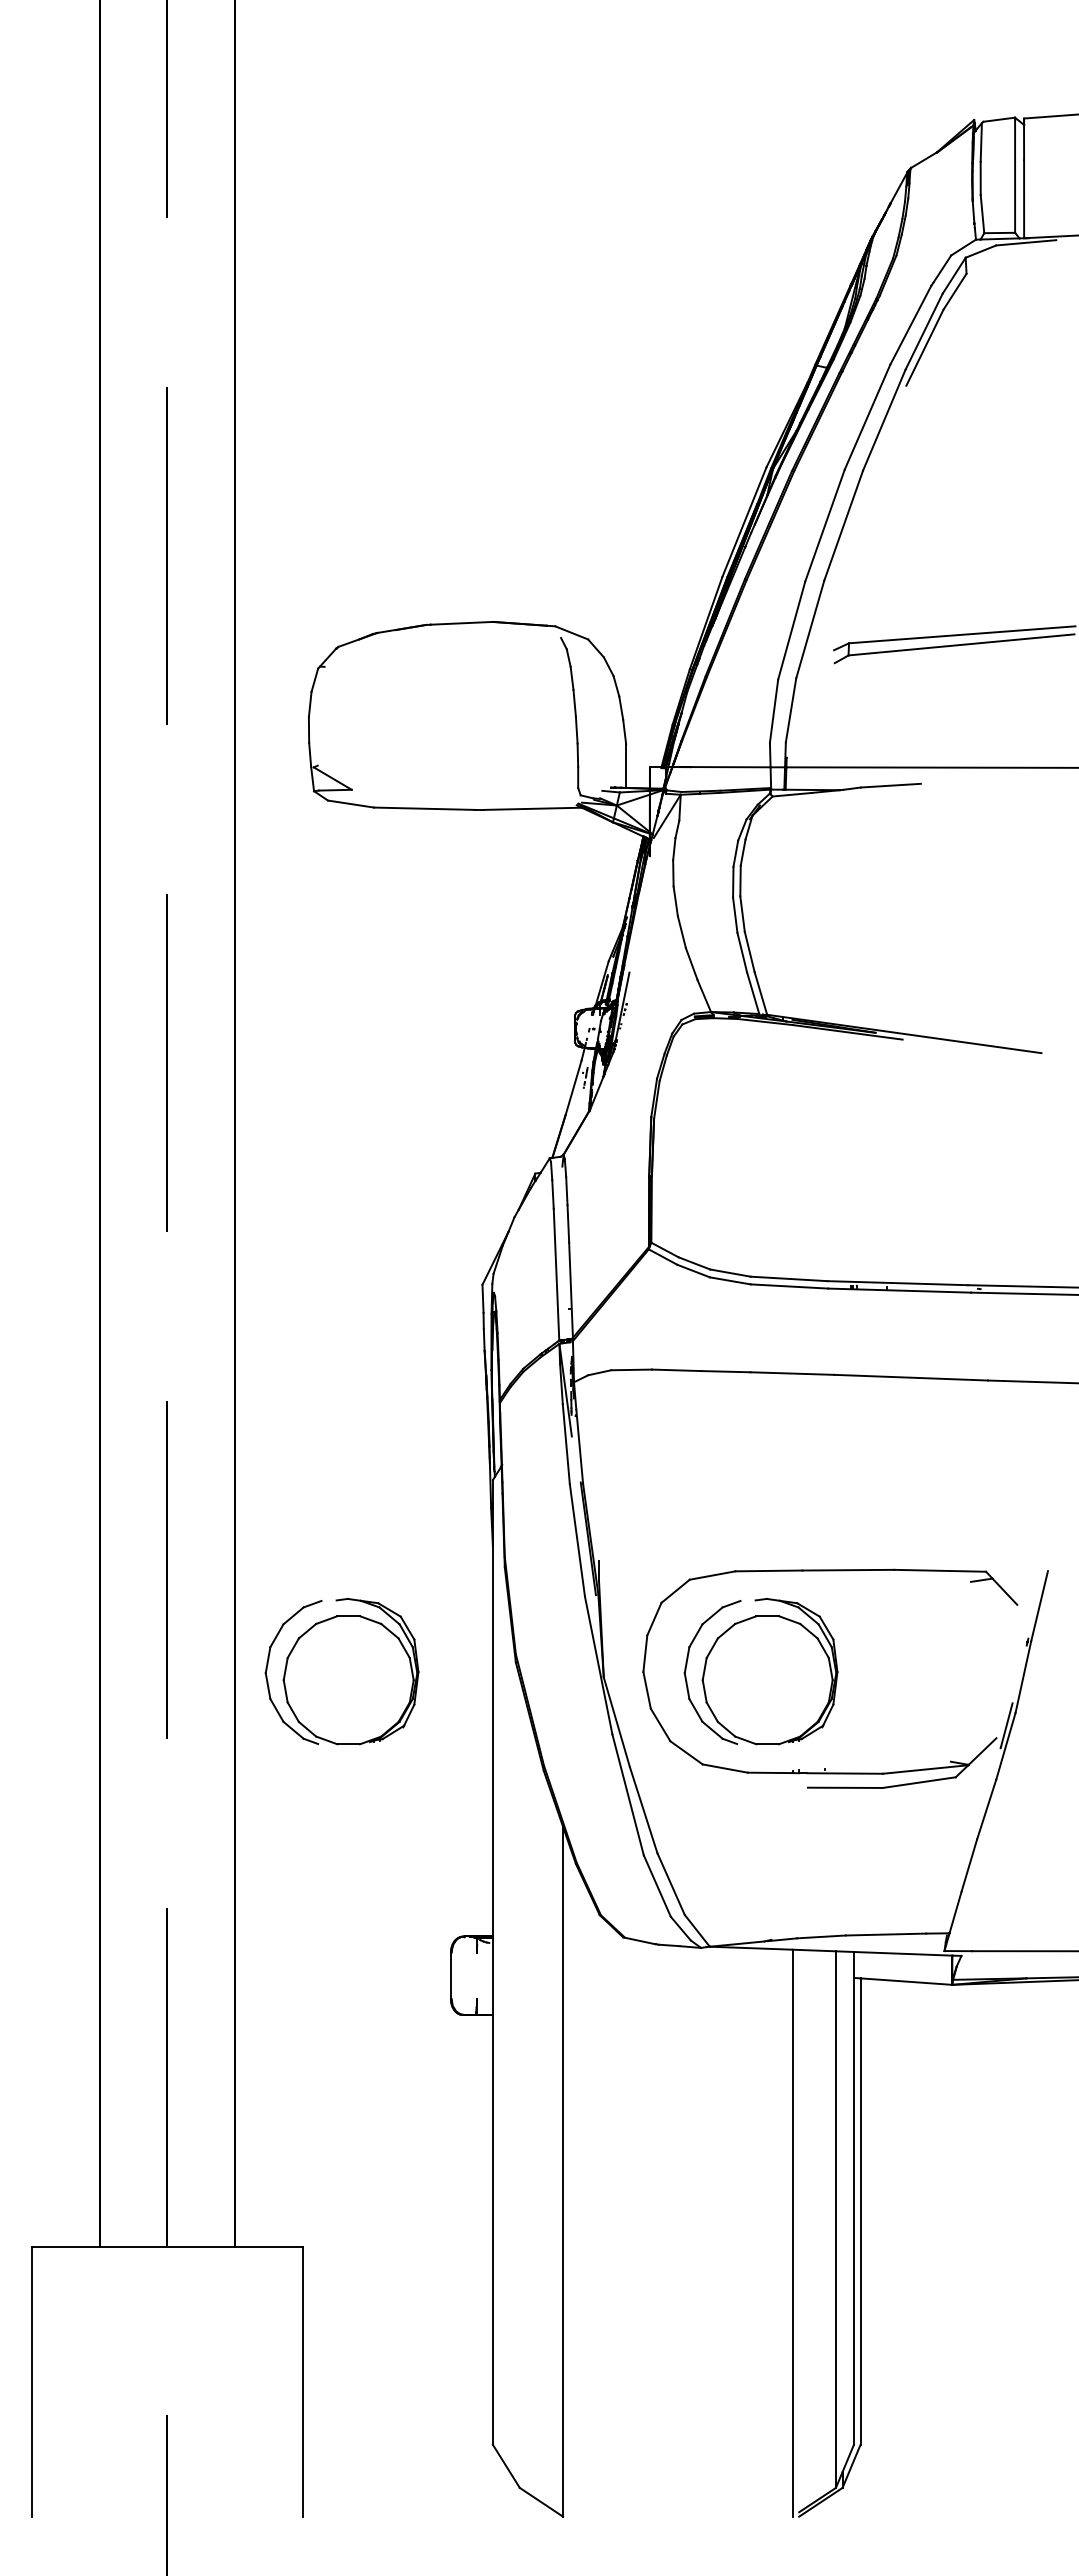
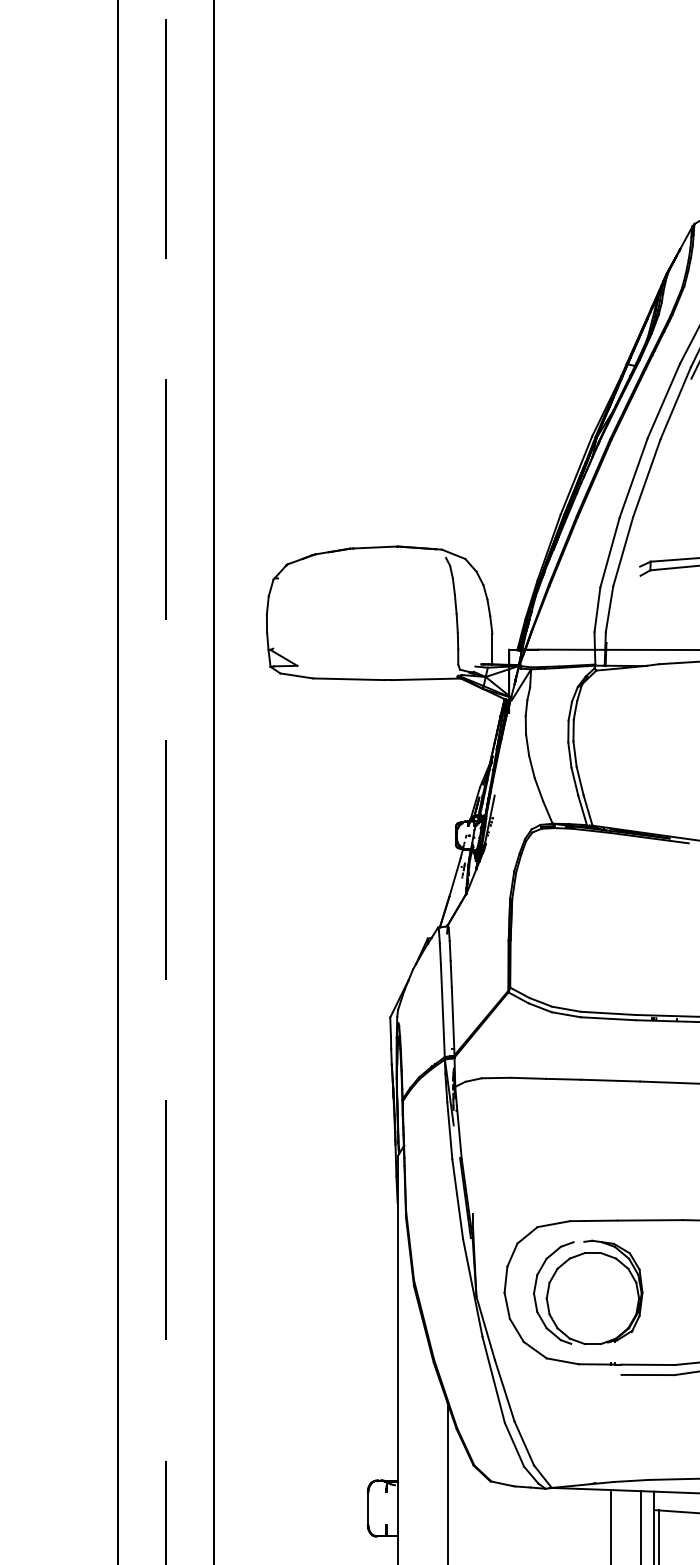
part: (341, 1671) -> (290, 1292), removed

